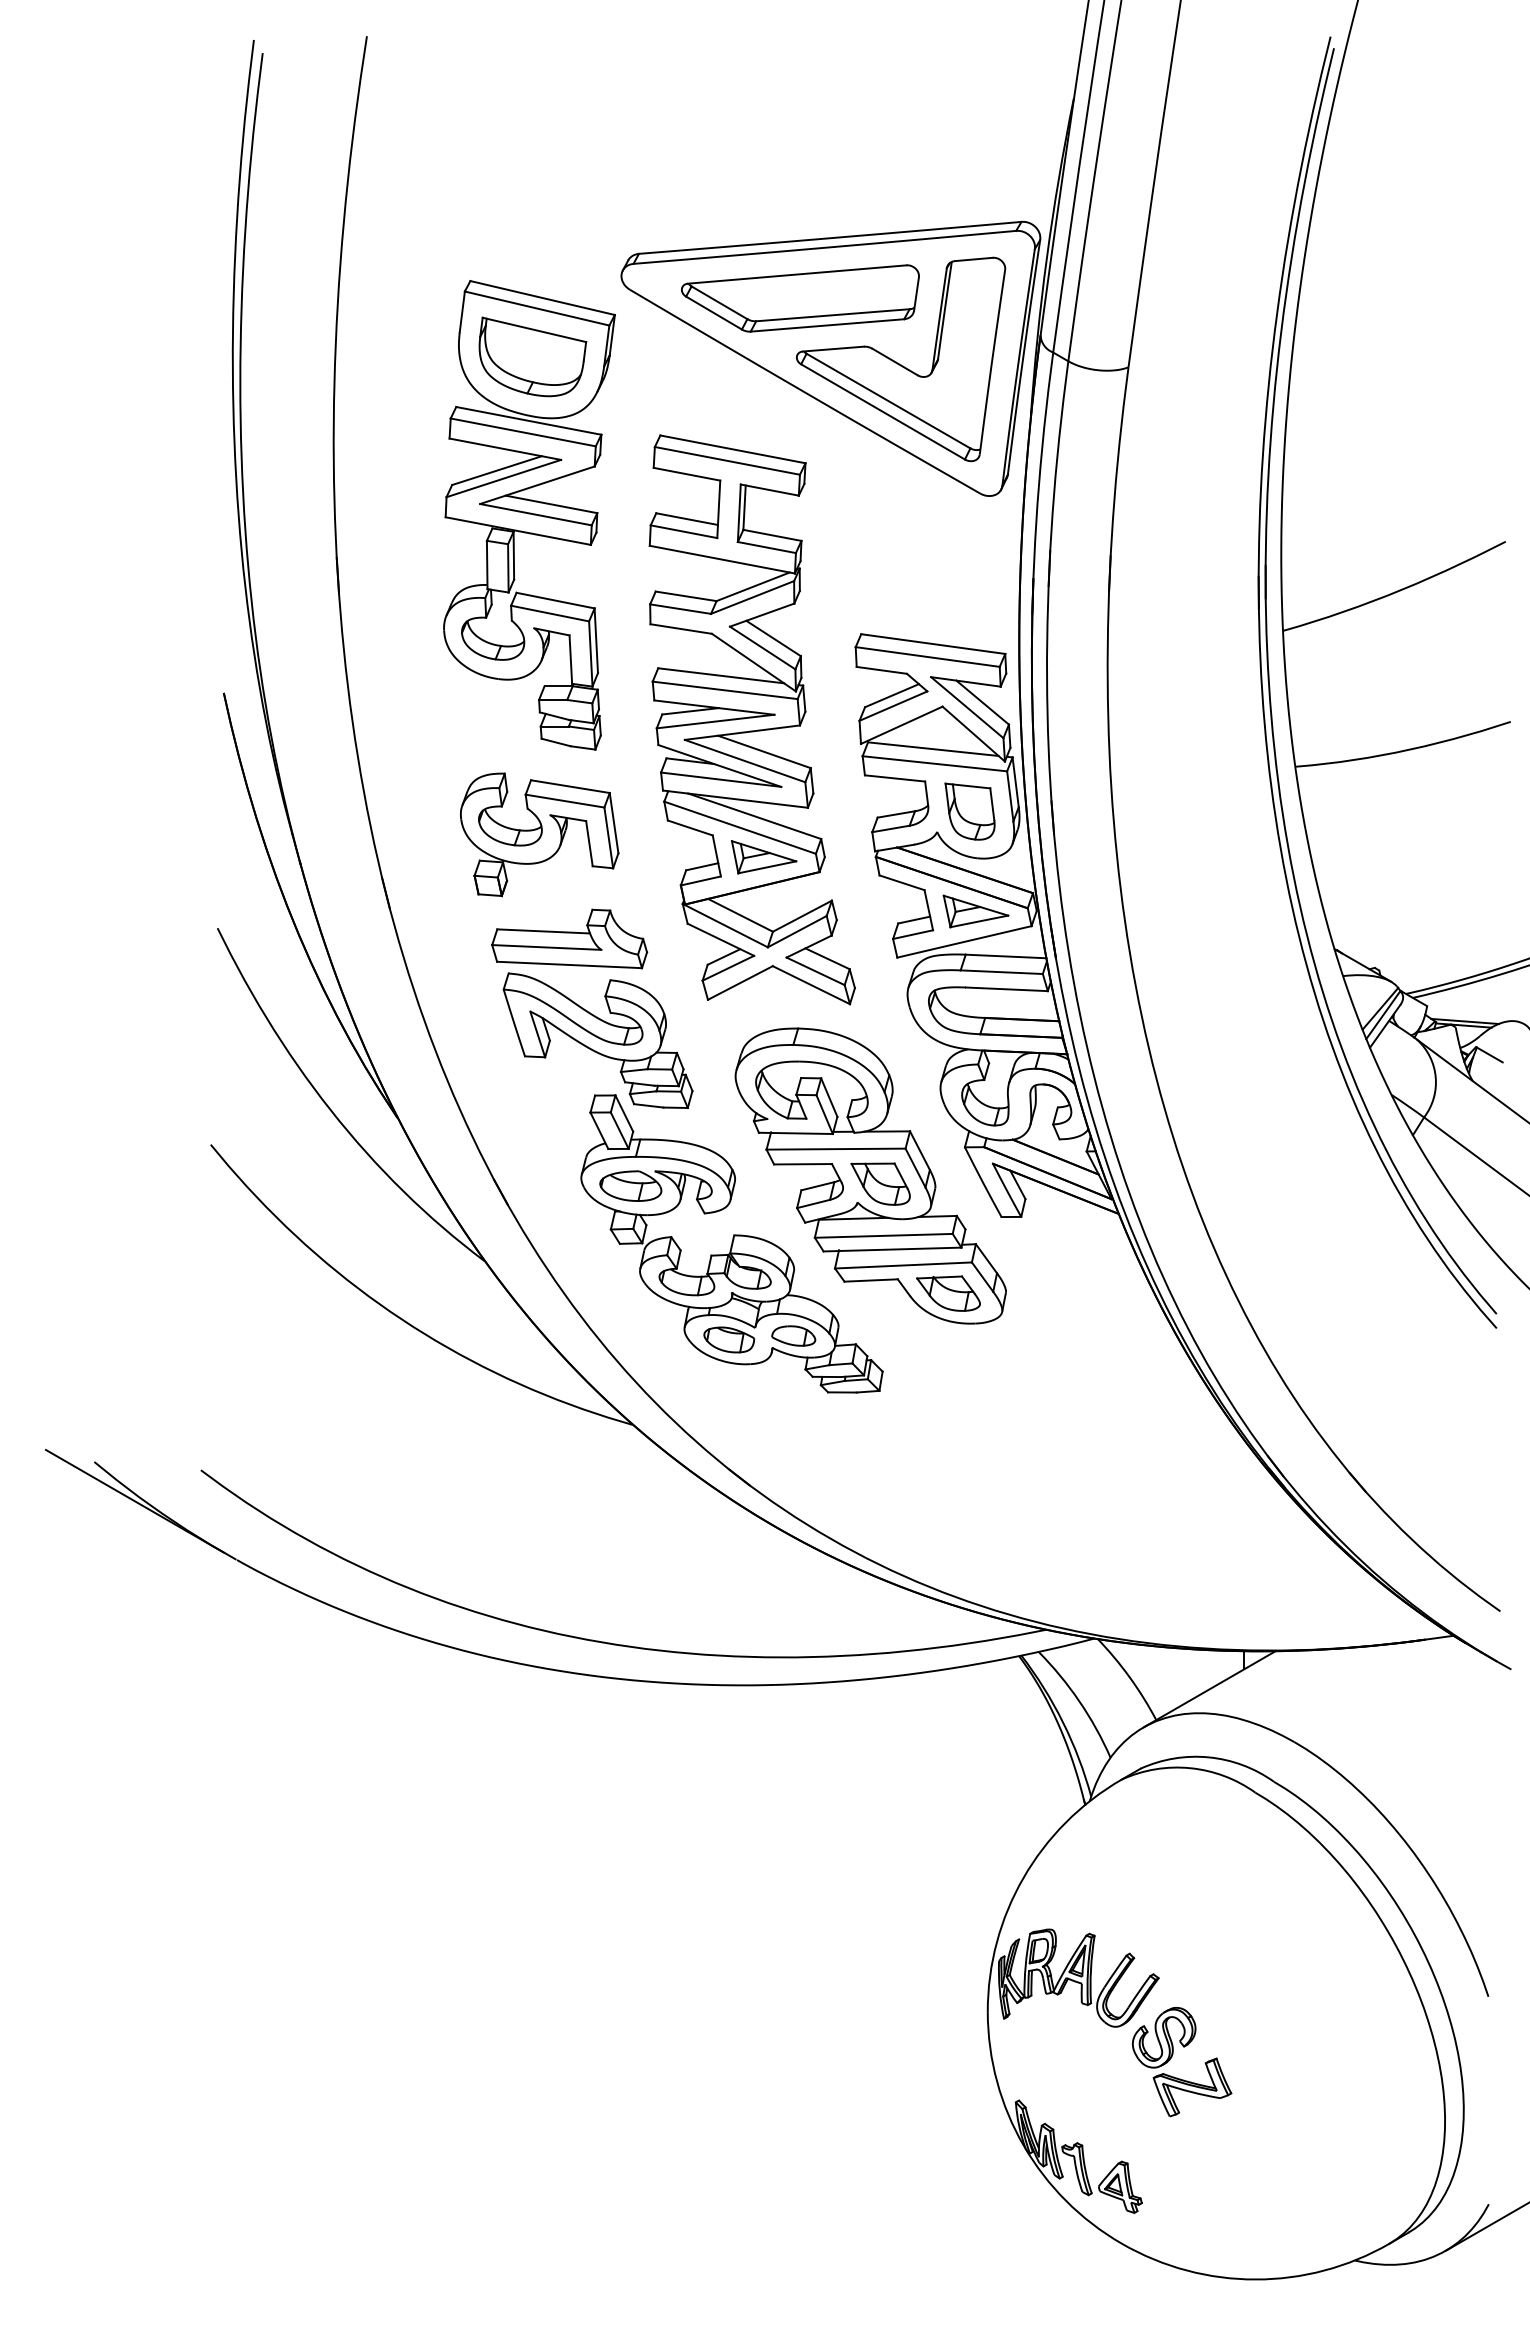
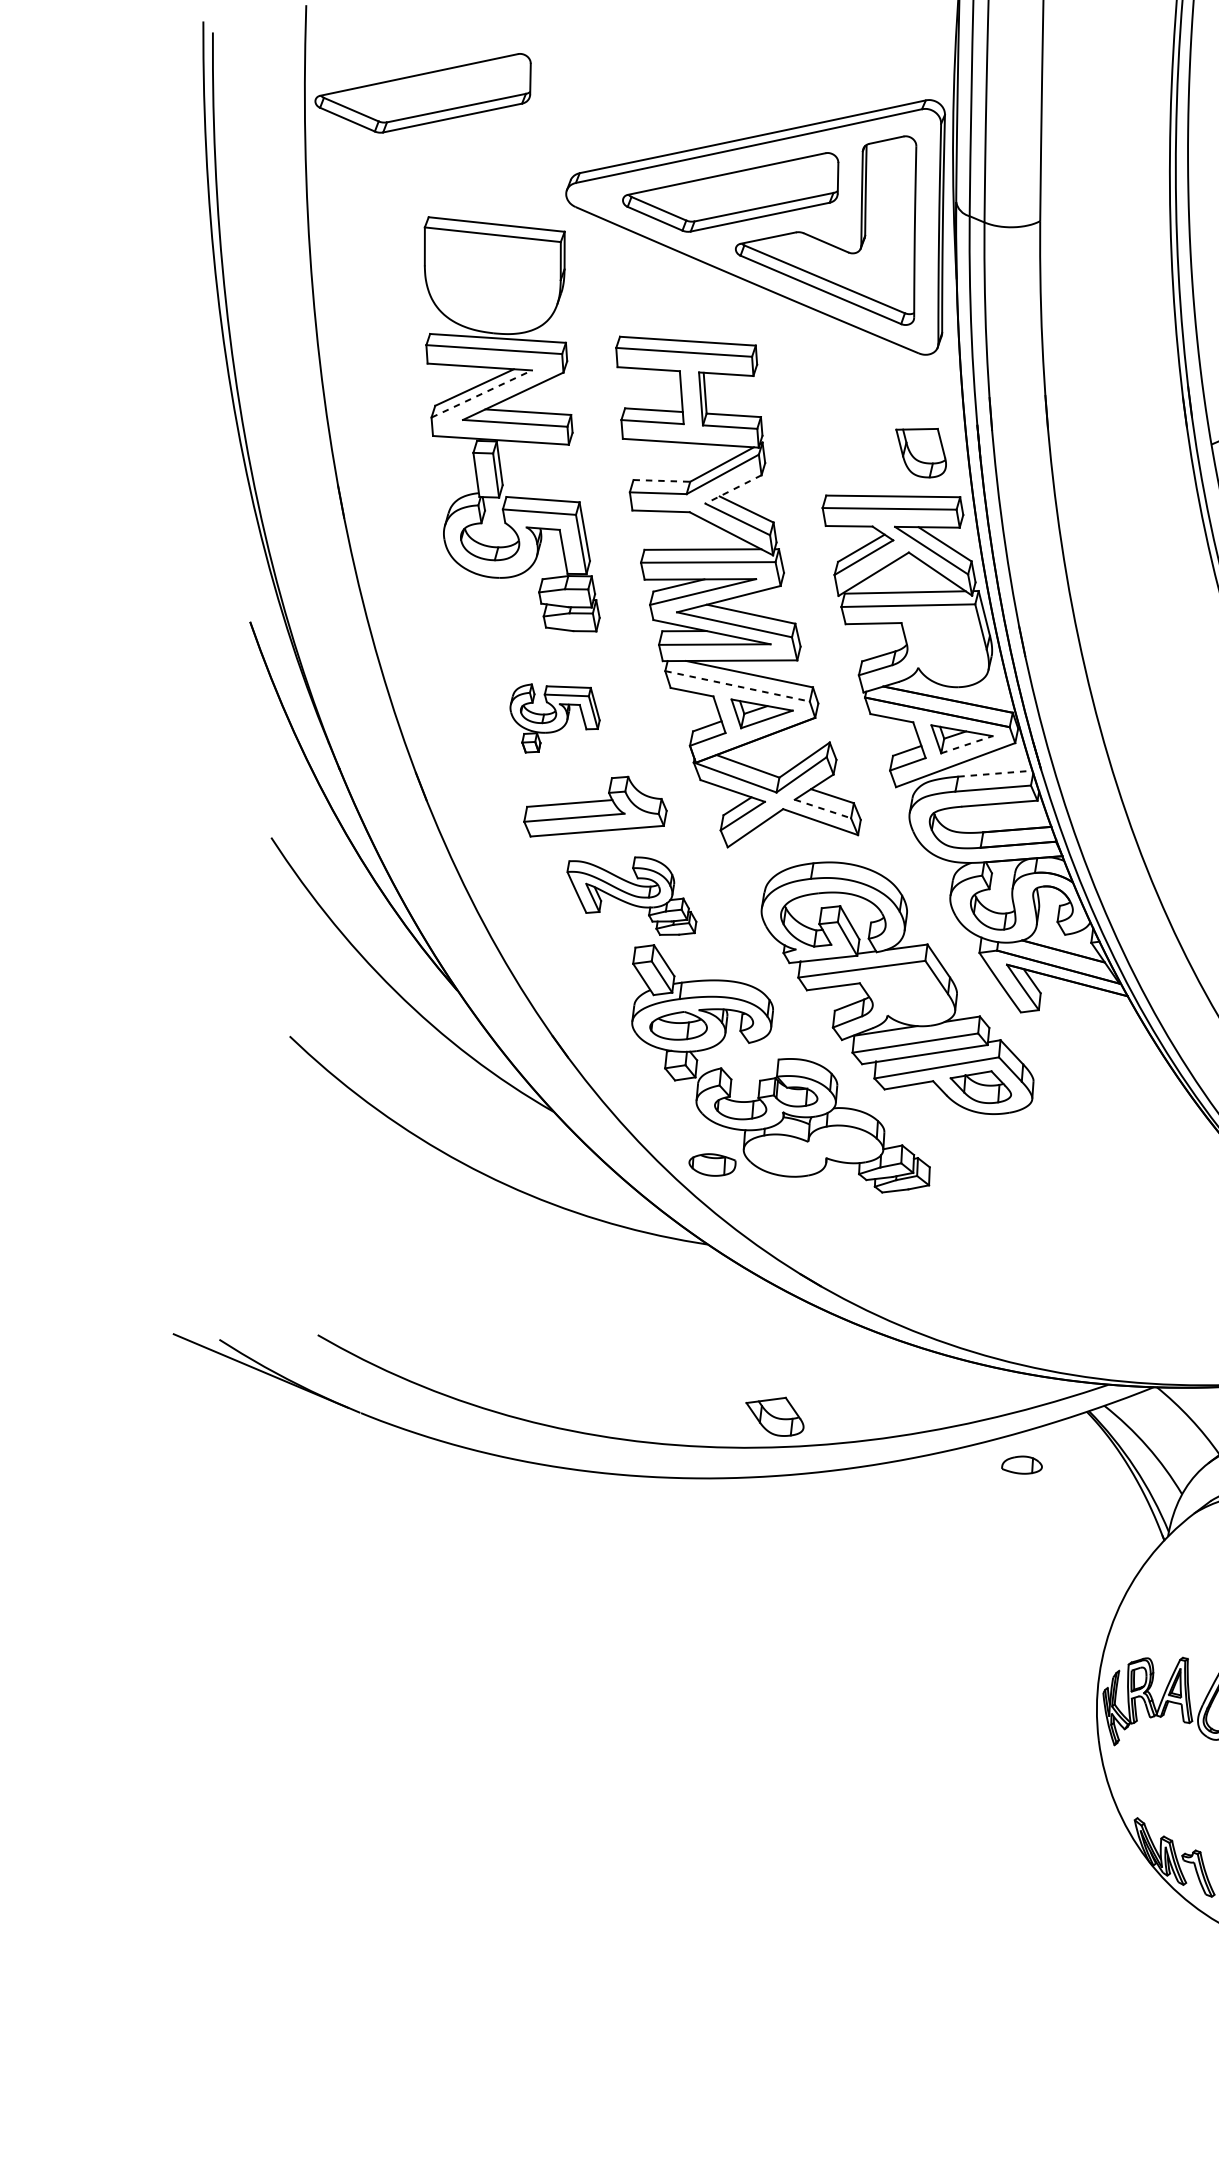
part: (482, 150) -> (424, 96), added
part: (532, 356) -> (494, 279), removed
line: (504, 478) -> (482, 393), solid -> dashed
line: (686, 596) -> (662, 481), solid -> dashed
line: (761, 615) -> (732, 489), solid -> dashed
part: (969, 811) -> (921, 452), moved
line: (740, 827) -> (737, 686), solid -> dashed
part: (539, 834) -> (554, 715), size x0.6
line: (979, 921) -> (967, 744), solid -> dashed
line: (1006, 956) -> (995, 773), solid -> dashed
line: (816, 971) -> (823, 809), solid -> dashed
part: (597, 1040) -> (631, 897), size x0.7
part: (880, 1183) -> (775, 1417), moved
part: (793, 1335) -> (1021, 1464), moved
part: (729, 1339) -> (712, 1164), moved

